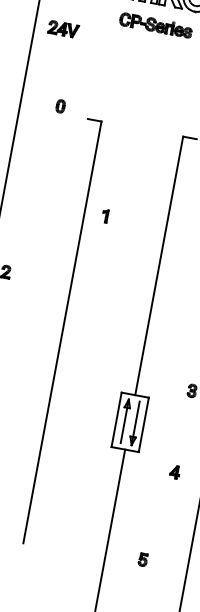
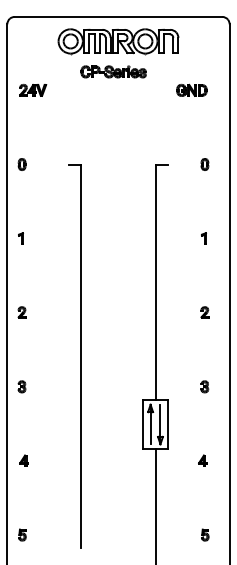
part: (59, 106) -> (21, 164), moved
part: (104, 215) -> (20, 238), moved
part: (143, 559) -> (205, 534), moved

